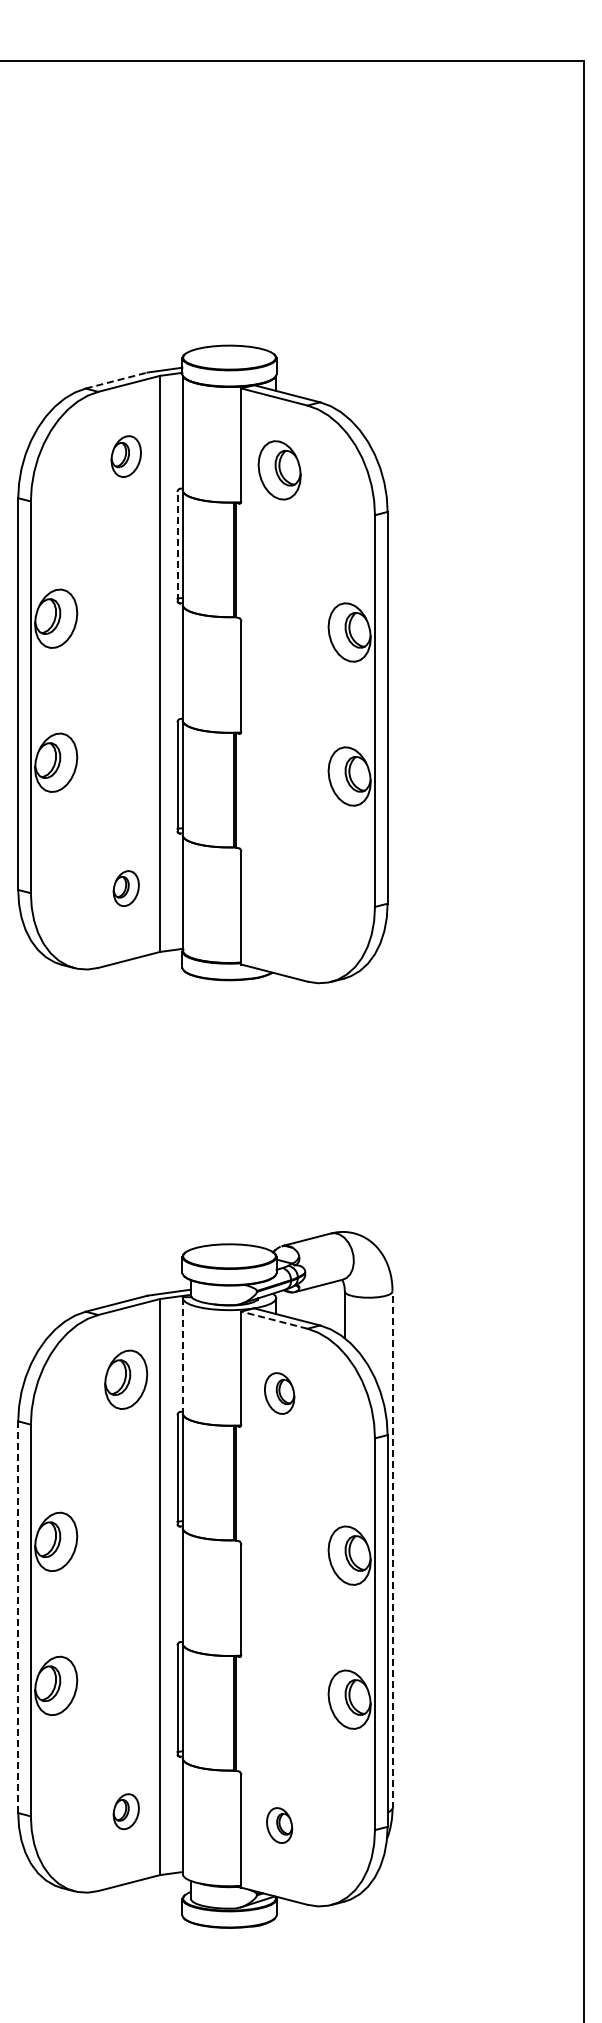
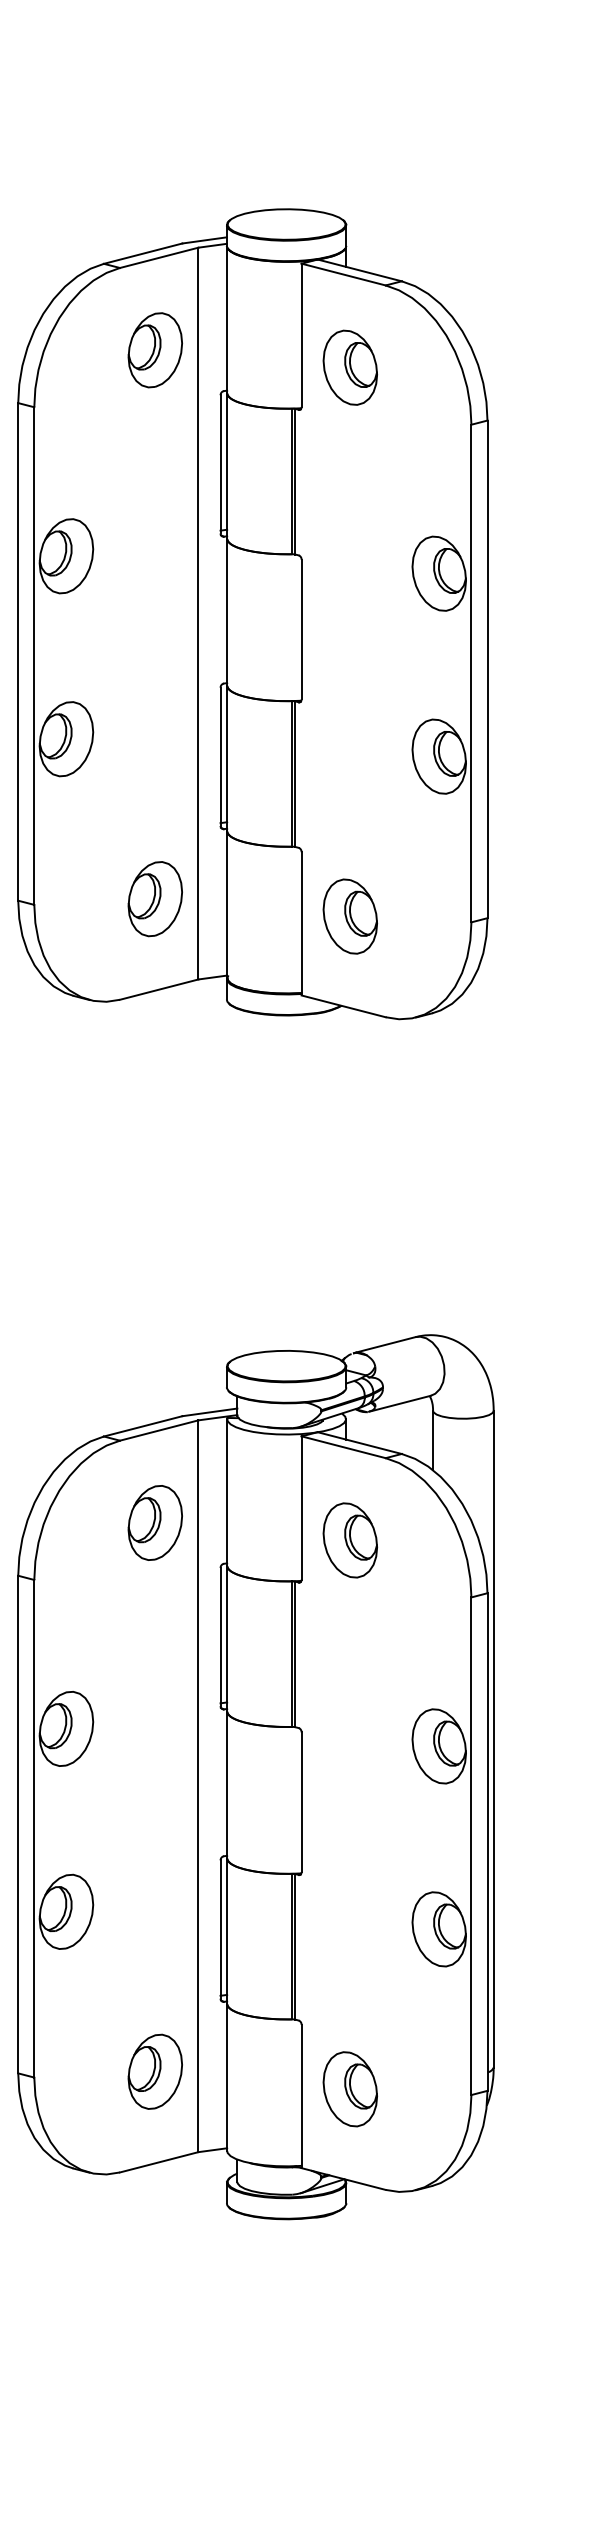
line: (116, 380) -> (143, 253), dashed -> solid
part: (126, 456) -> (155, 350), size x1.43
line: (177, 545) -> (220, 463), dashed -> solid
part: (126, 888) -> (155, 898), size x1.67
part: (279, 902) -> (350, 916), added
line: (273, 1320) -> (342, 1447), dashed -> solid
line: (182, 1355) -> (226, 1492), dashed -> solid
part: (279, 1393) -> (350, 1540), size x1.43
line: (392, 1550) -> (493, 1739), dashed -> solid
line: (18, 1617) -> (18, 1824), dashed -> solid
part: (126, 1811) -> (155, 2071), size x1.67
part: (279, 1825) -> (350, 2089), size x1.67

